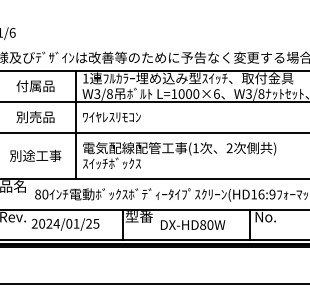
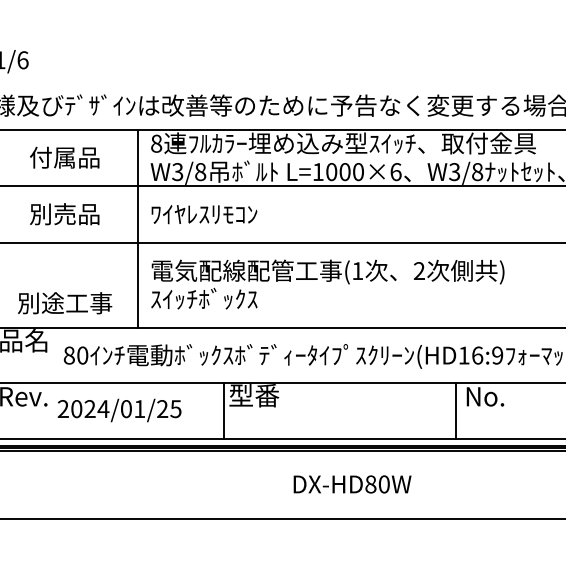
text: (85, 78) -> (156, 143), 1 -> 8
text: (35, 155) -> (64, 302), moved
text: (193, 224) -> (353, 483), moved

